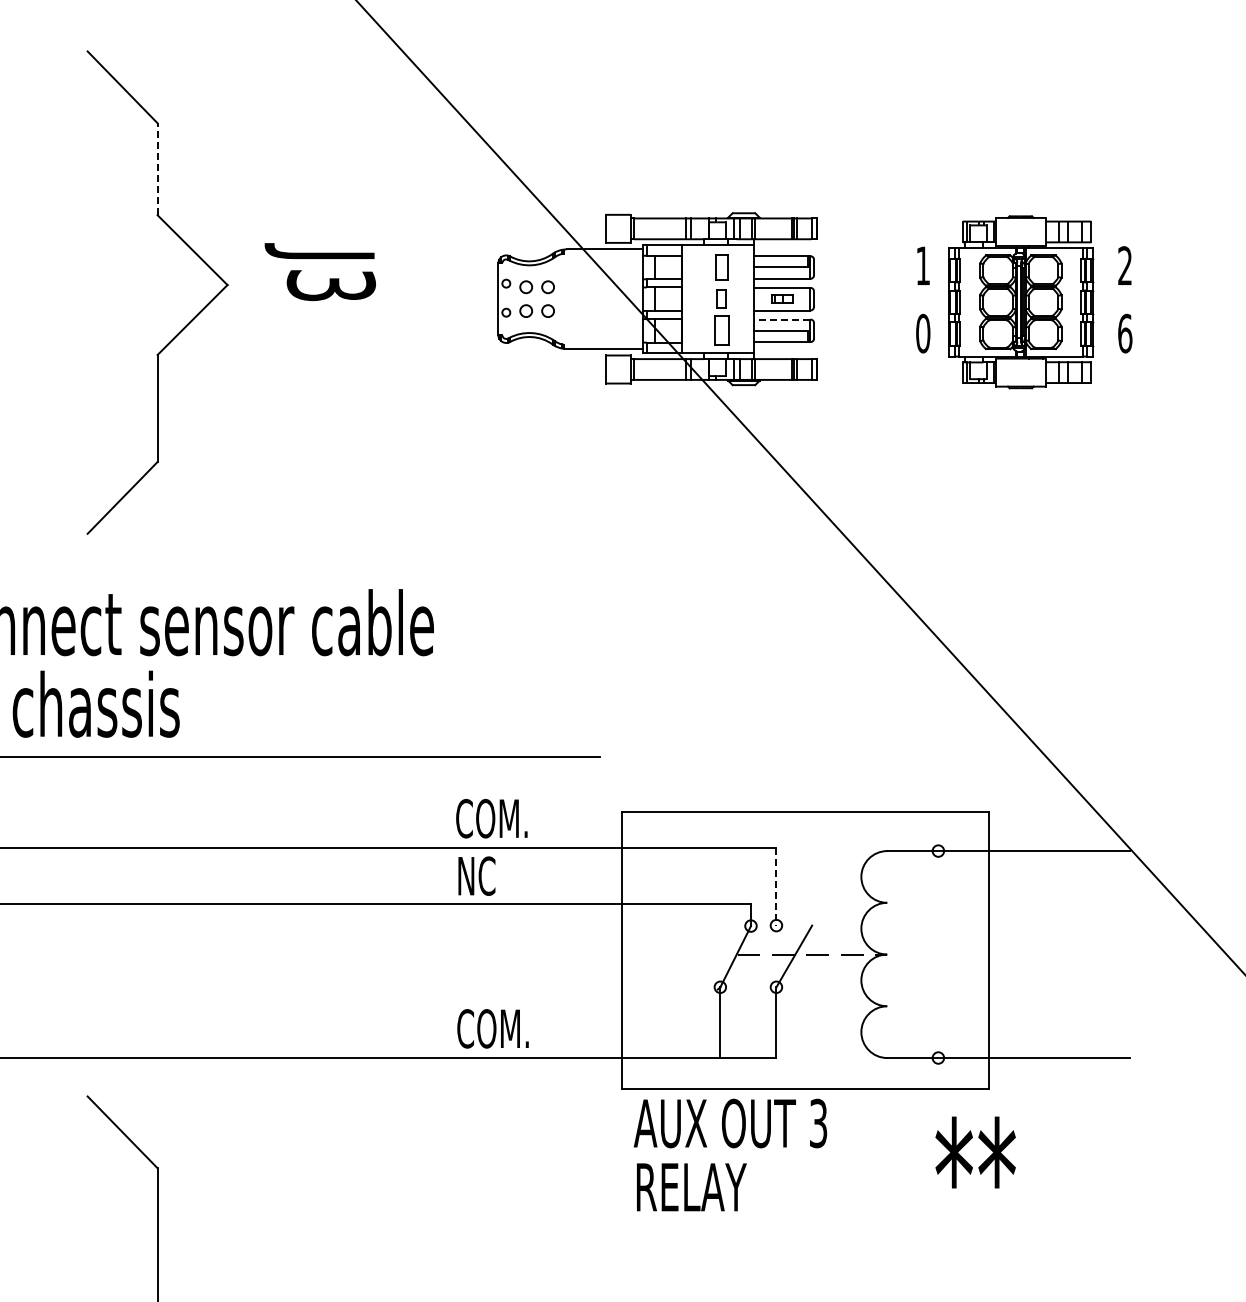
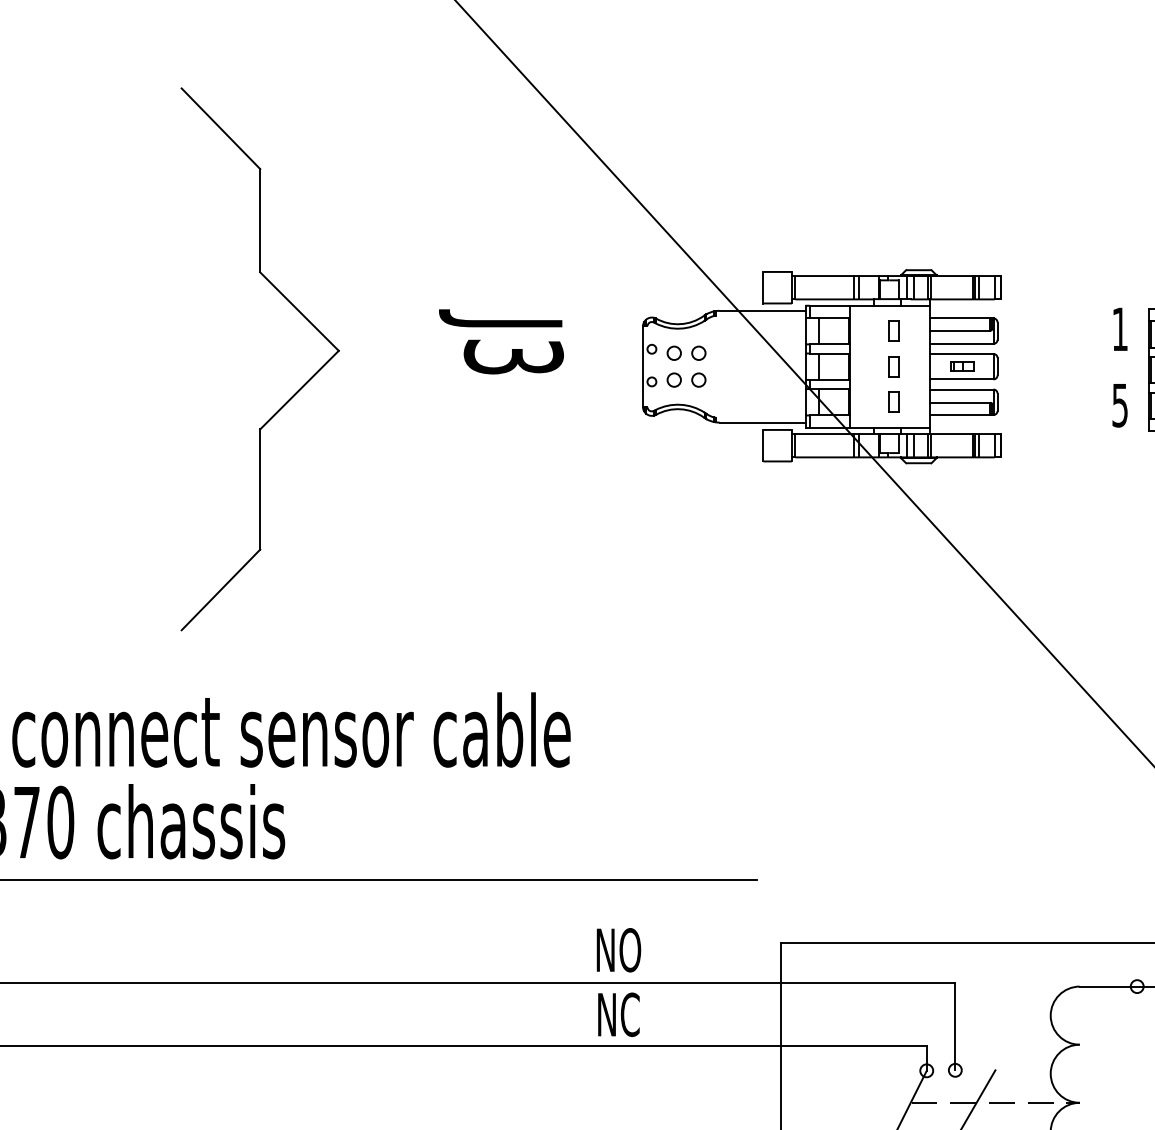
line: (157, 169) -> (260, 221), dashed -> solid
part: (721, 267) -> (893, 331), size x0.71
text: (319, 272) -> (500, 342), moved
line: (781, 319) -> (961, 389), dashed -> solid
part: (721, 330) -> (893, 401), size x0.62
text: (923, 333) -> (1120, 405), 0 -> 5
text: (491, 818) -> (635, 949), COM. -> NO
line: (776, 886) -> (955, 1026), dashed -> solid

